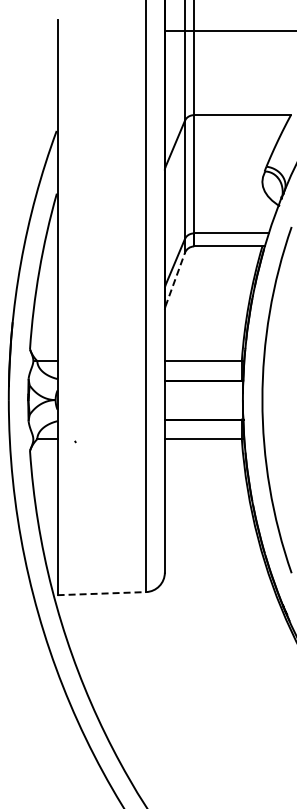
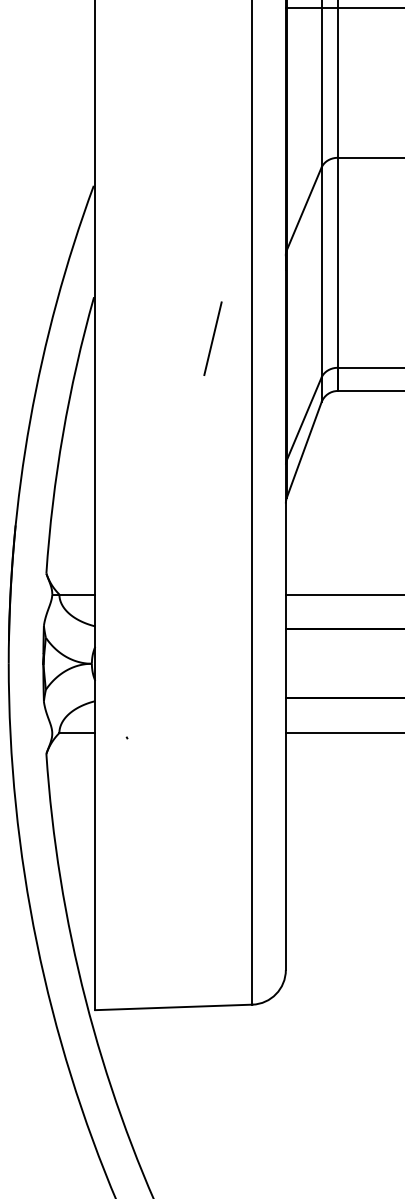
line: (123, 216) -> (212, 337), added
line: (175, 279) -> (304, 449), dashed -> solid
line: (102, 593) -> (175, 1007), dashed -> solid

